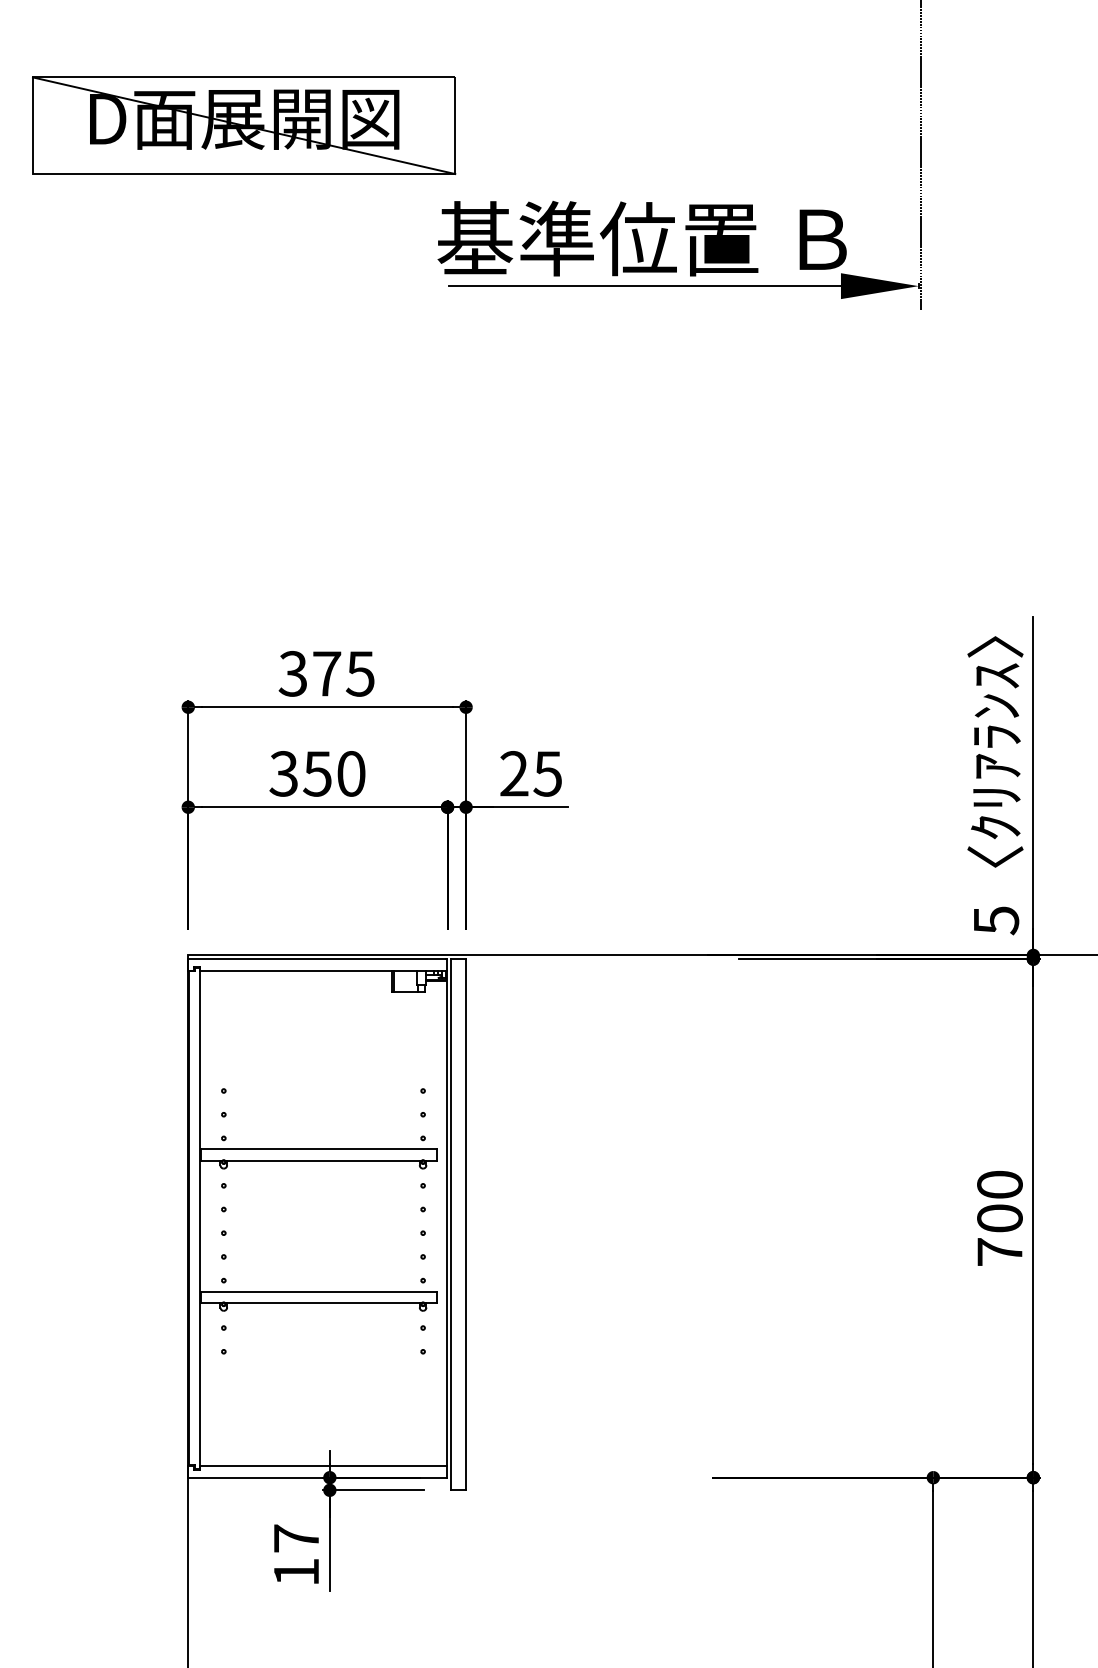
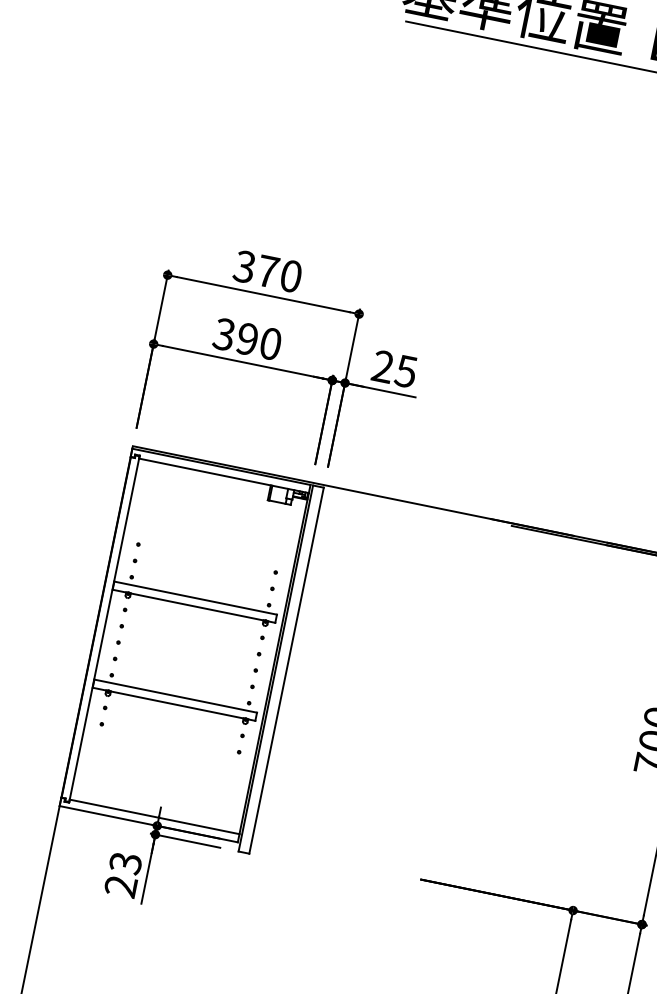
text: (360, 673) -> (291, 276), 375 -> 370
text: (317, 773) -> (247, 338), 350 -> 390
text: (296, 1555) -> (123, 874), 17 -> 23

